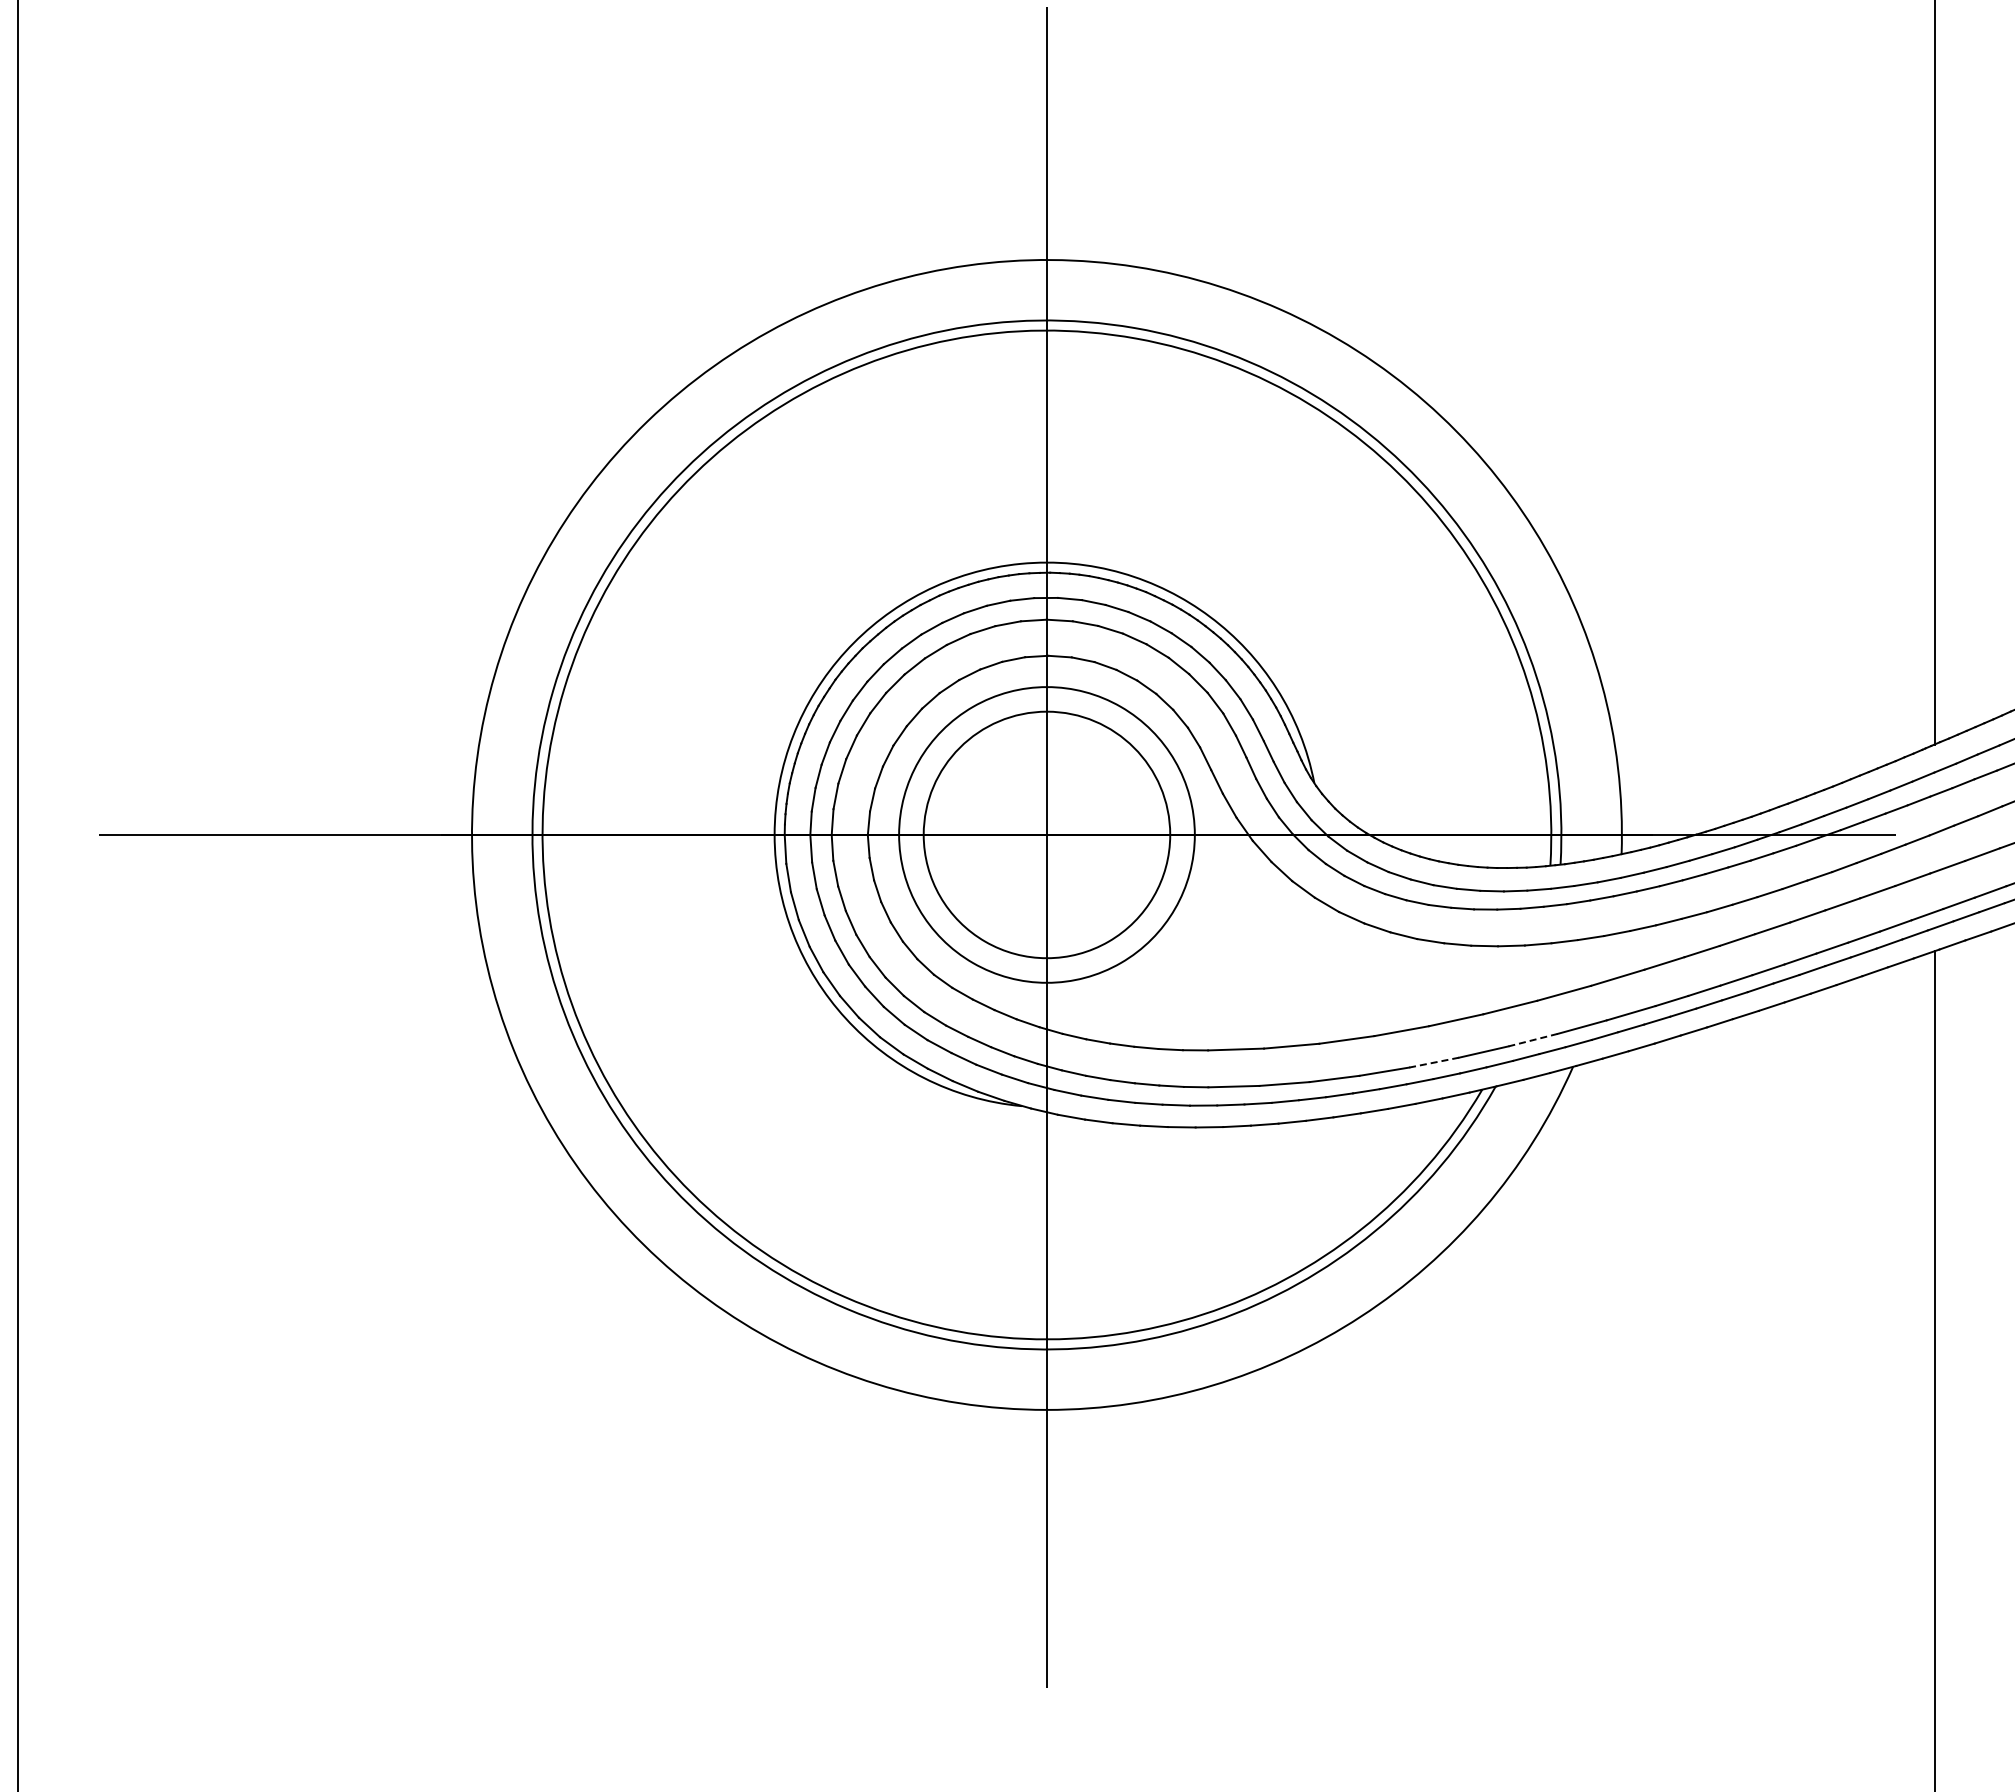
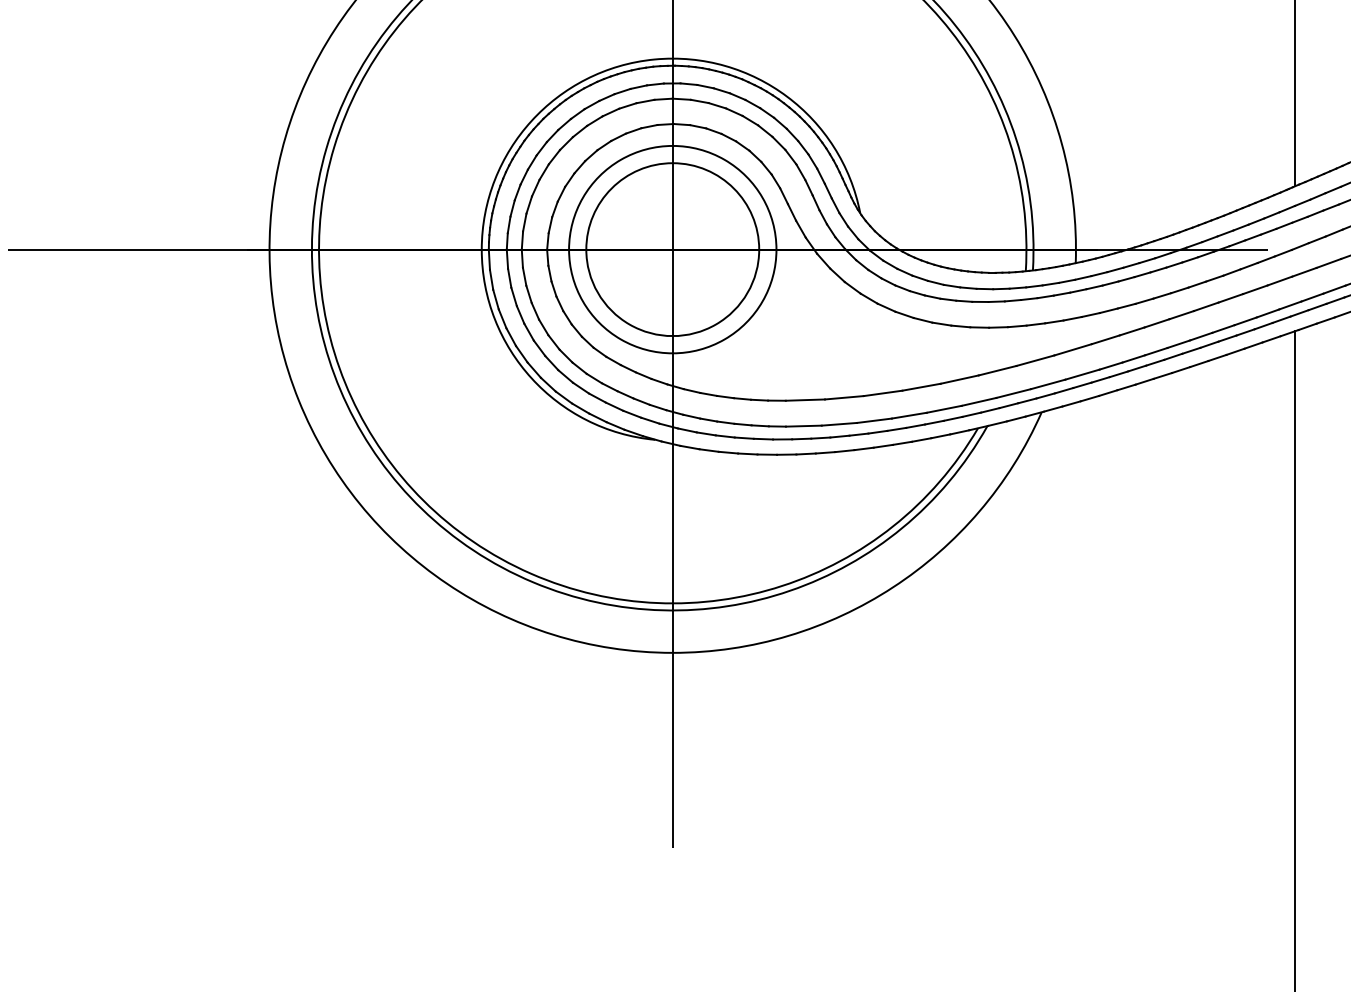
line: (1532, 1040) -> (1013, 393), dashed -> solid
line: (1433, 1062) -> (943, 409), dashed -> solid

